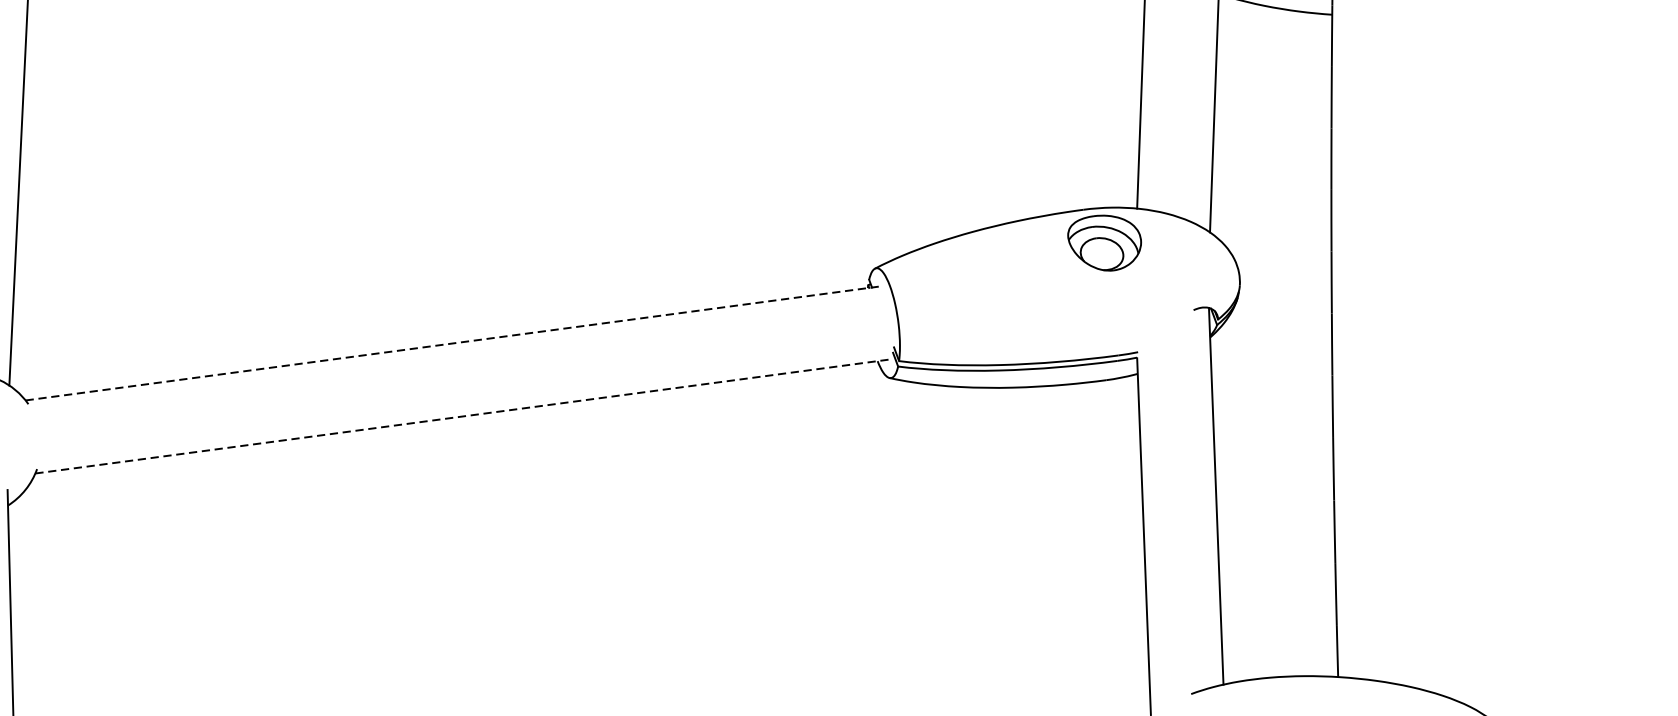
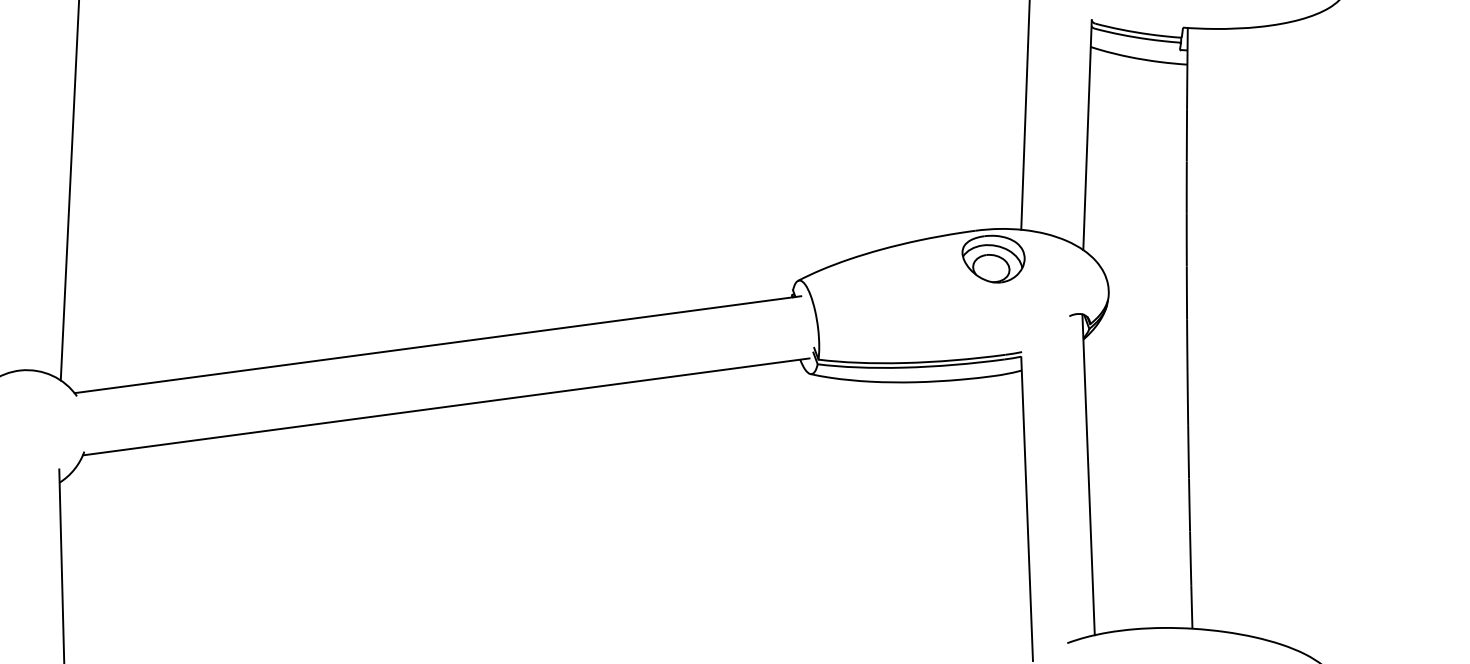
line: (451, 343) -> (437, 344), dashed -> solid
line: (462, 416) -> (446, 406), dashed -> solid

